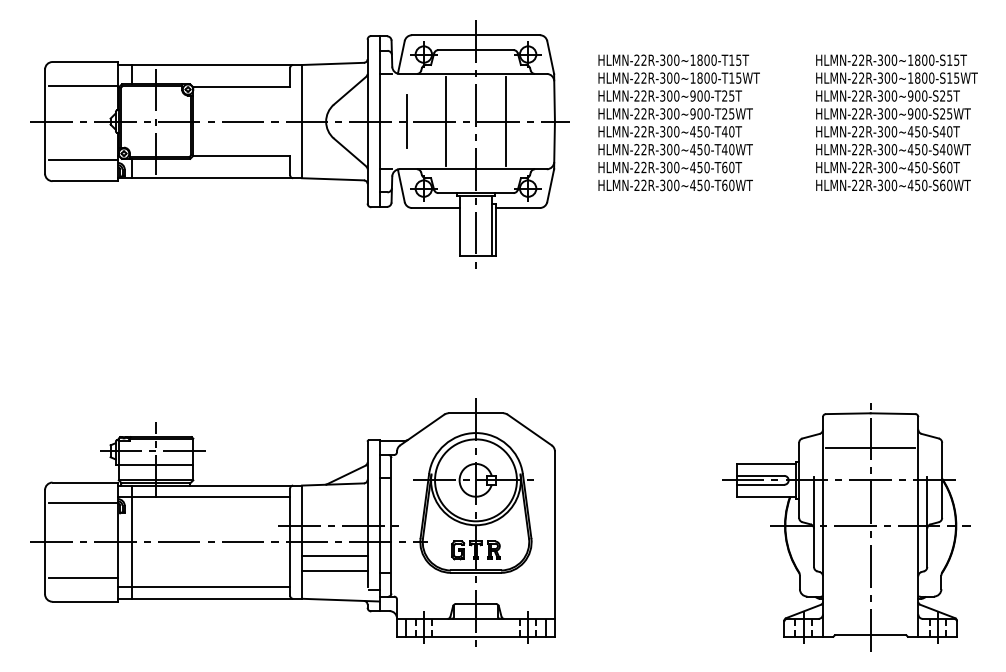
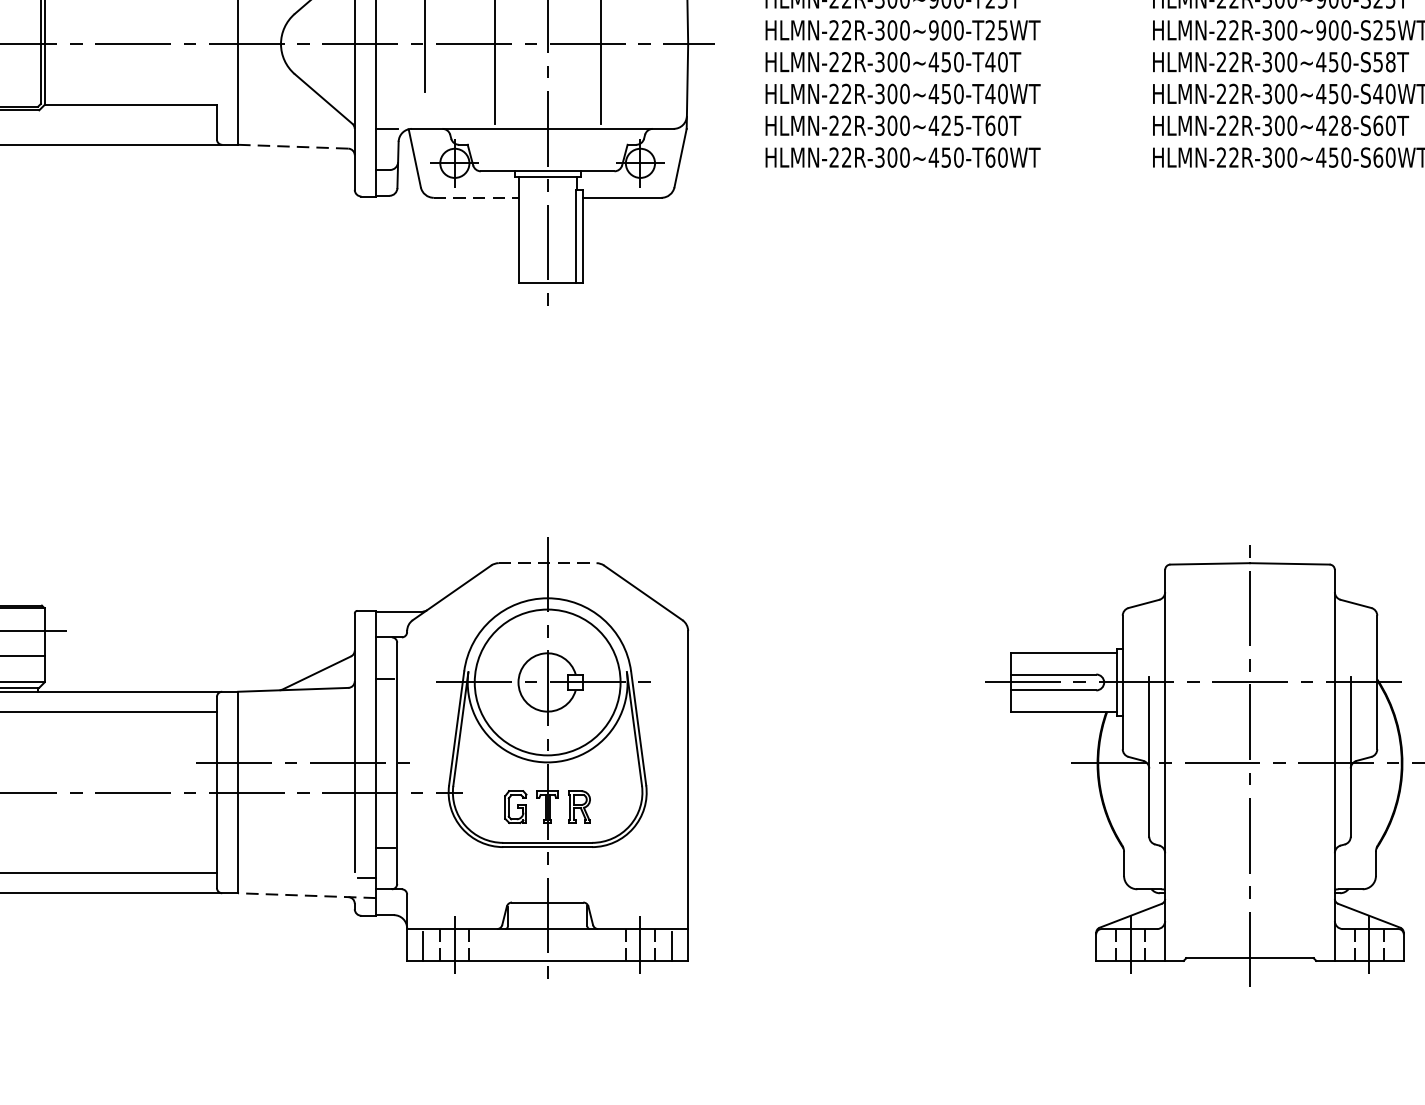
text: (945, 131) -> (1383, 61), HLMN-22R-300~450-S40T -> HLMN-22R-300~450-S58T
text: (703, 167) -> (952, 125), HLMN-22R-300~450-T60T -> HLMN-22R-300~425-T60T
text: (921, 167) -> (1340, 125), HLMN-22R-300~450-S60T -> HLMN-22R-300~428-S60T
line: (333, 179) -> (294, 147), solid -> dashed
line: (435, 208) -> (475, 198), solid -> dashed
line: (476, 413) -> (548, 563), solid -> dashed
line: (870, 447) -> (1249, 624), removed
line: (334, 556) -> (295, 817), removed
line: (334, 571) -> (295, 844), removed
line: (340, 600) -> (306, 896), solid -> dashed

